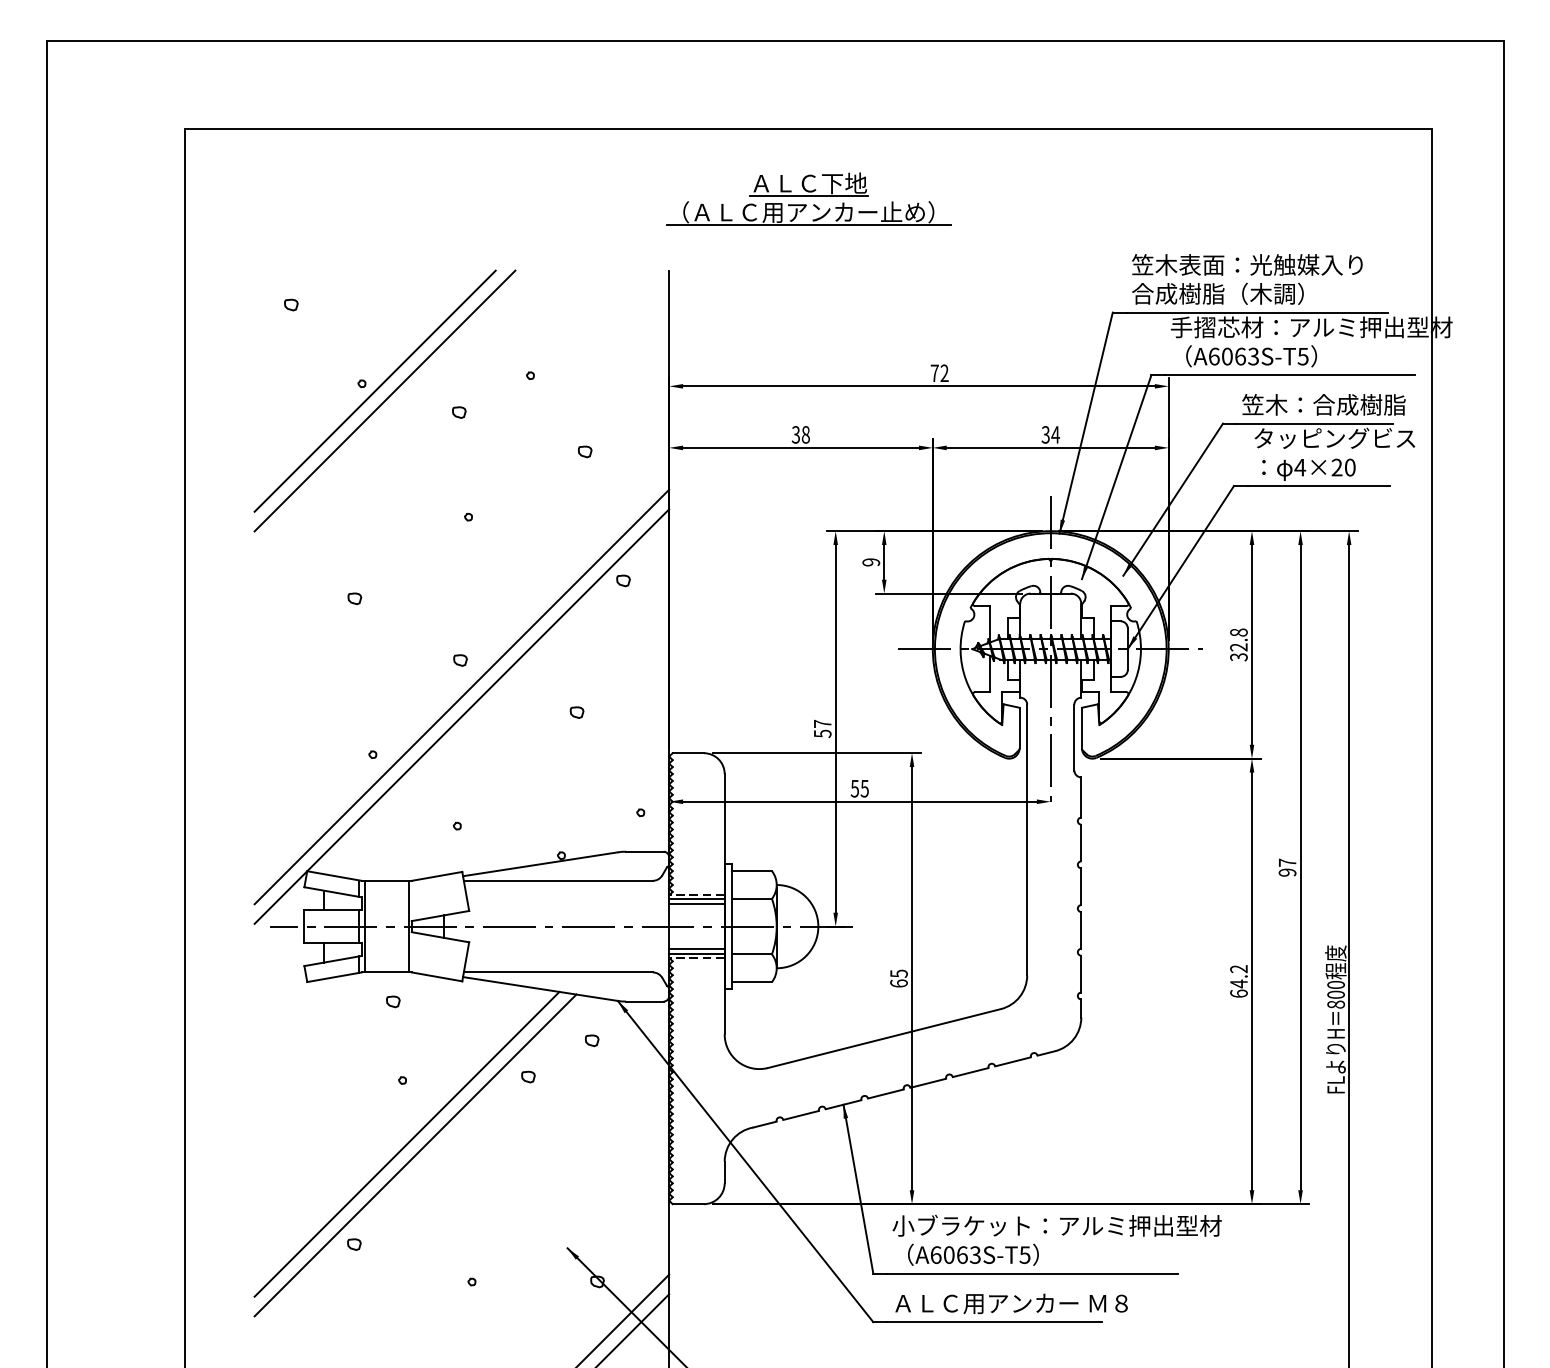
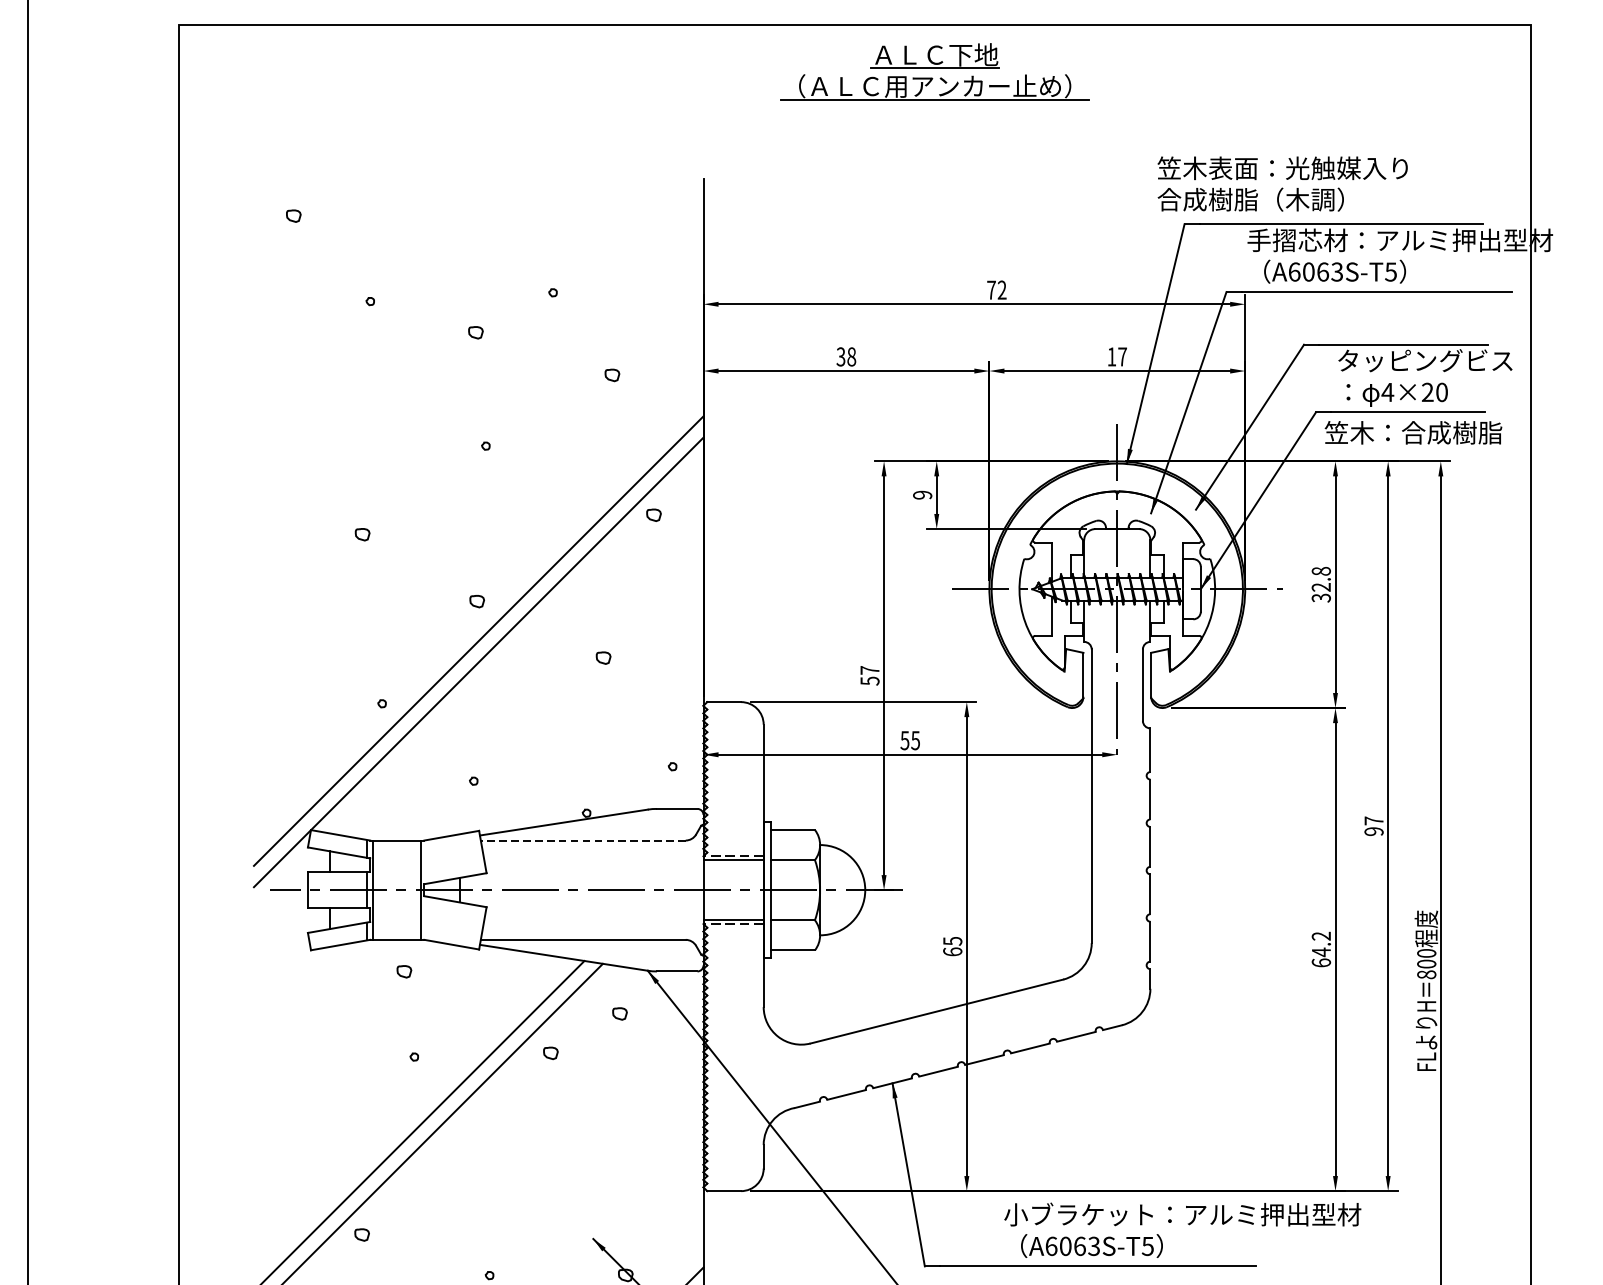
part: (808, 198) -> (934, 71), moved
text: (1247, 279) -> (1282, 184), moved
line: (374, 390) -> (383, 308), removed
line: (384, 400) -> (394, 319), removed
text: (1323, 404) -> (1413, 432), moved
text: (1050, 434) -> (1116, 356), 34 -> 17
line: (557, 880) -> (582, 840), solid -> dashed
line: (696, 904) -> (733, 866), removed
line: (696, 948) -> (733, 913), removed
text: (1056, 1239) -> (1182, 1229), moved

